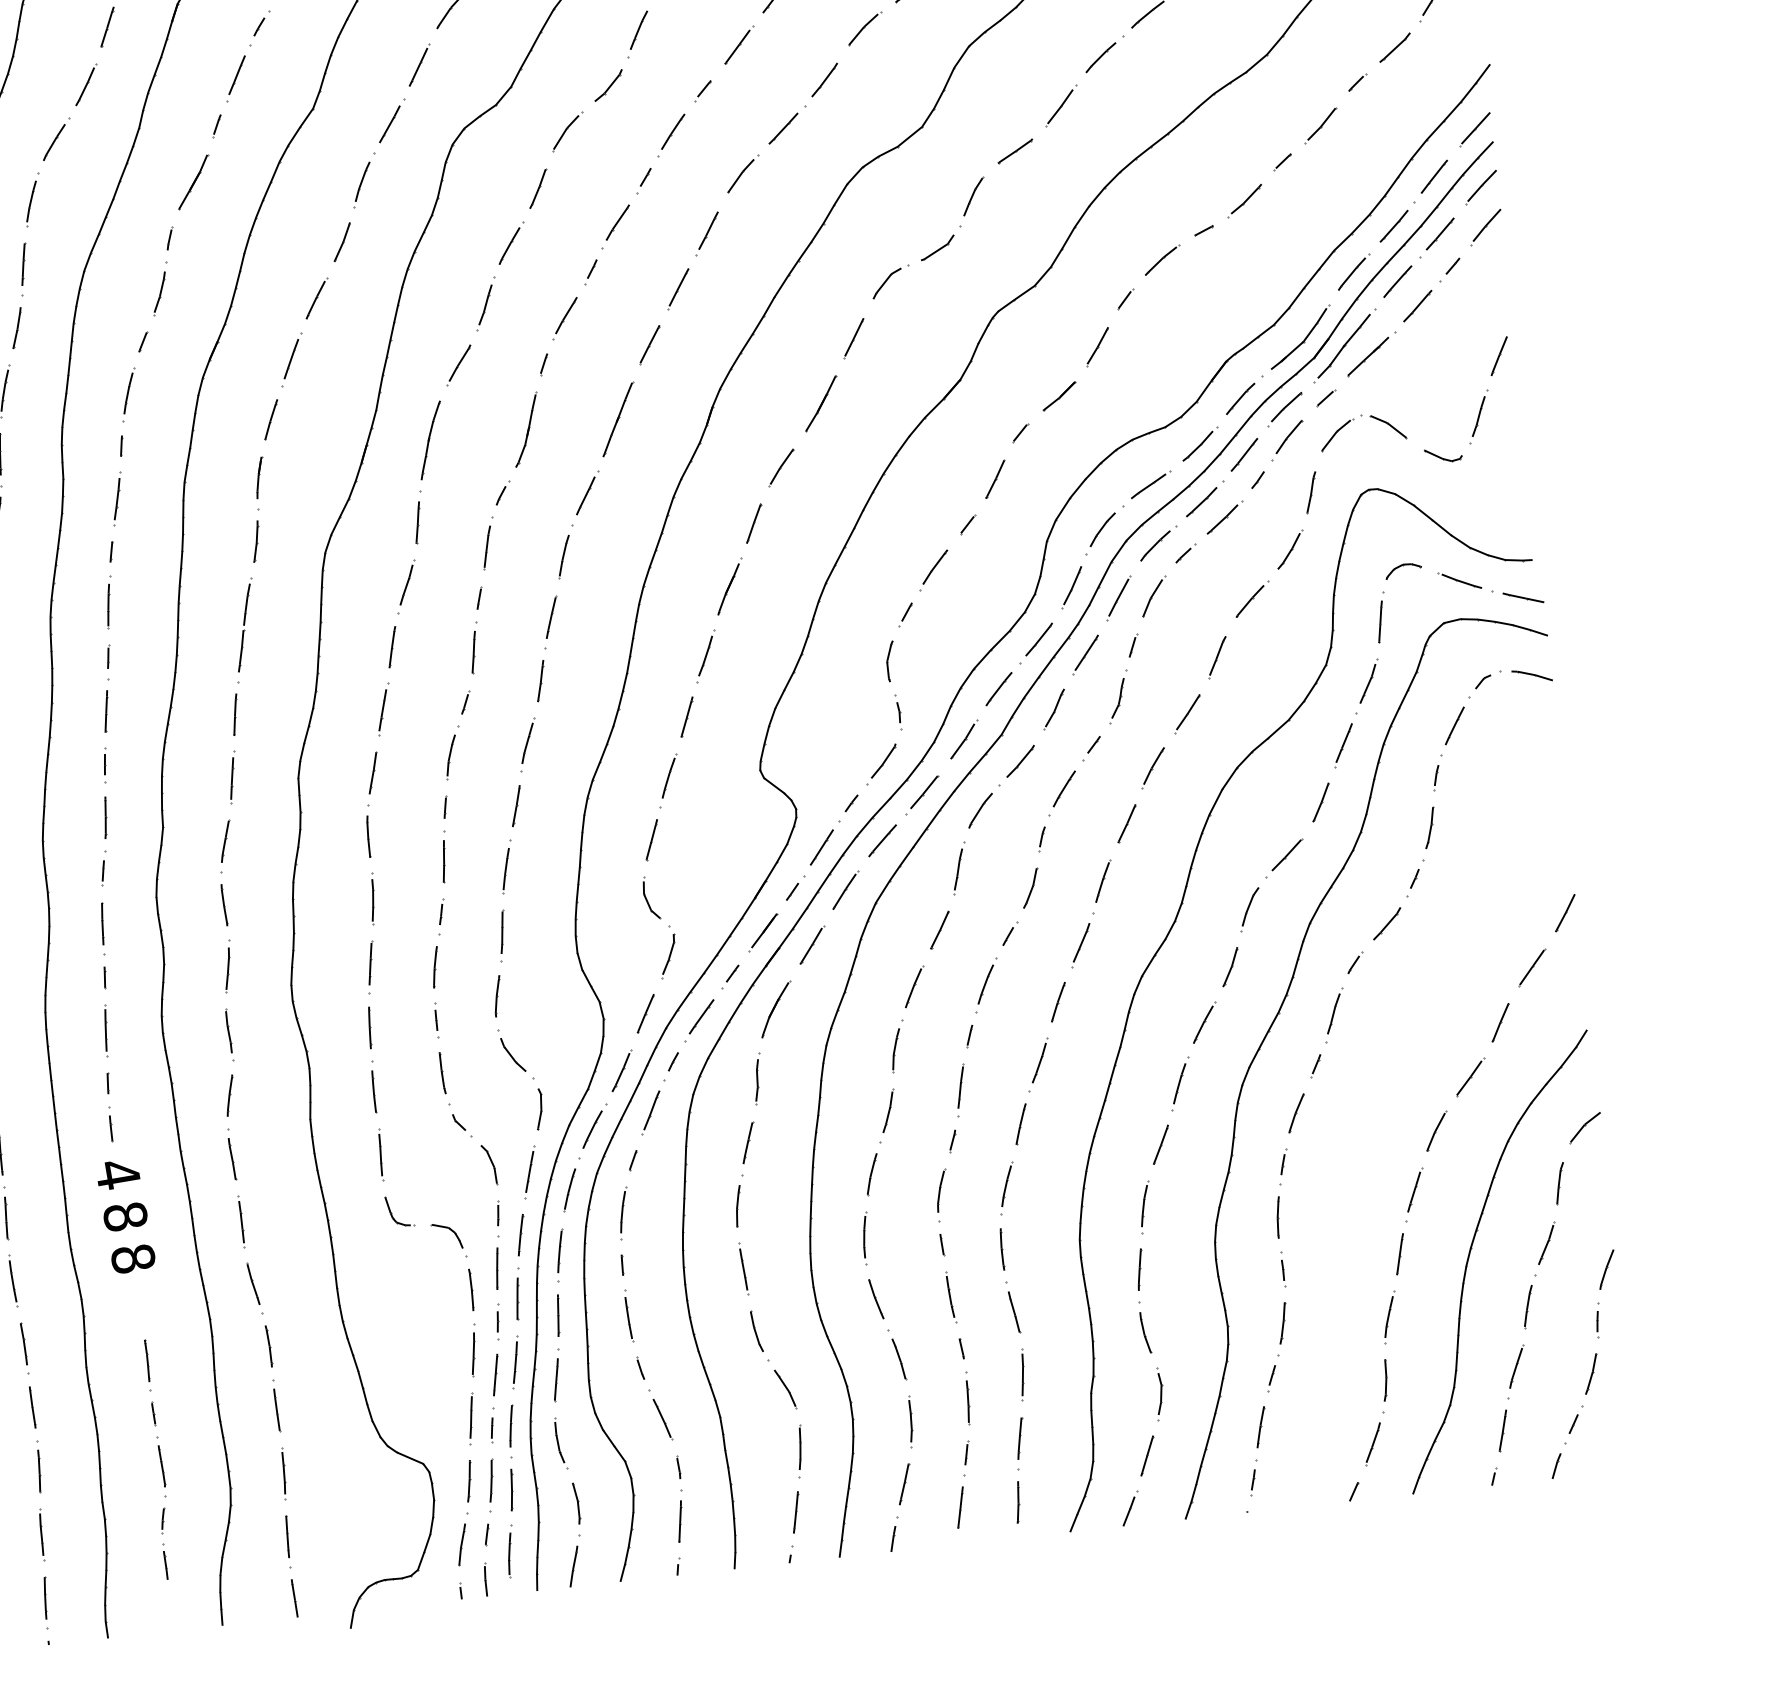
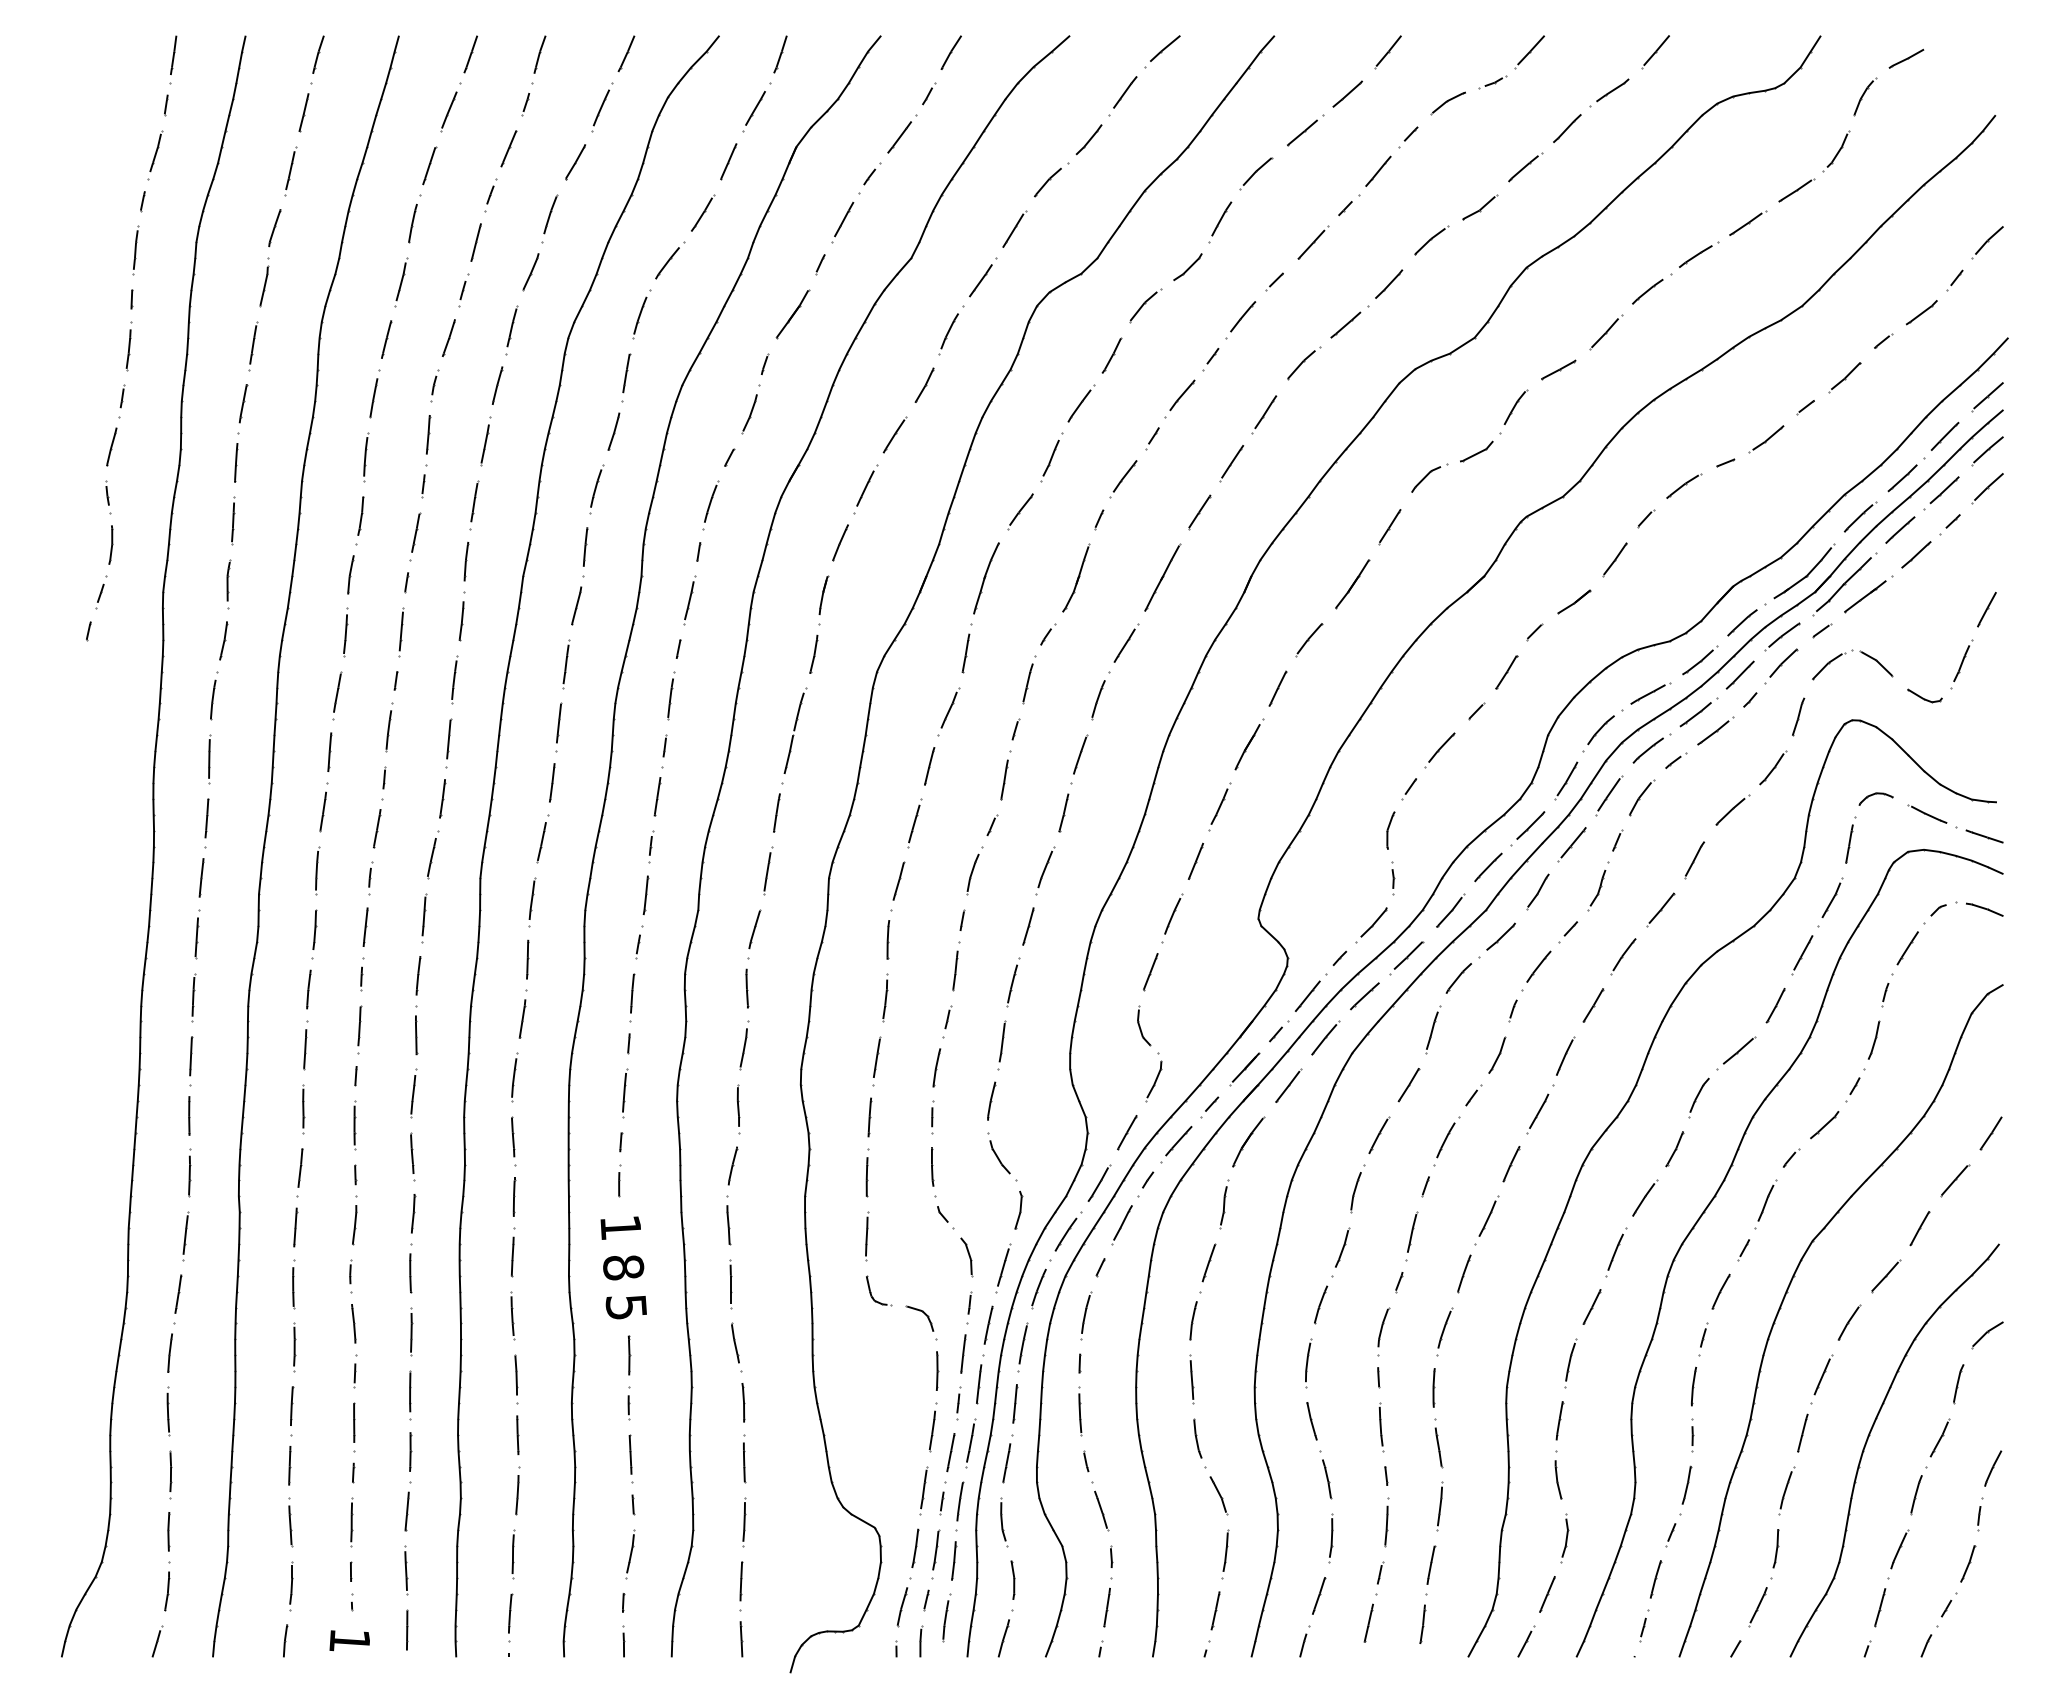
part: (1368, 1106) -> (1788, 1292), added
text: (117, 1175) -> (620, 1228), 4 -> 1
text: (133, 1258) -> (626, 1307), 8 -> 5
part: (157, 1459) -> (628, 1496), size x1.43

